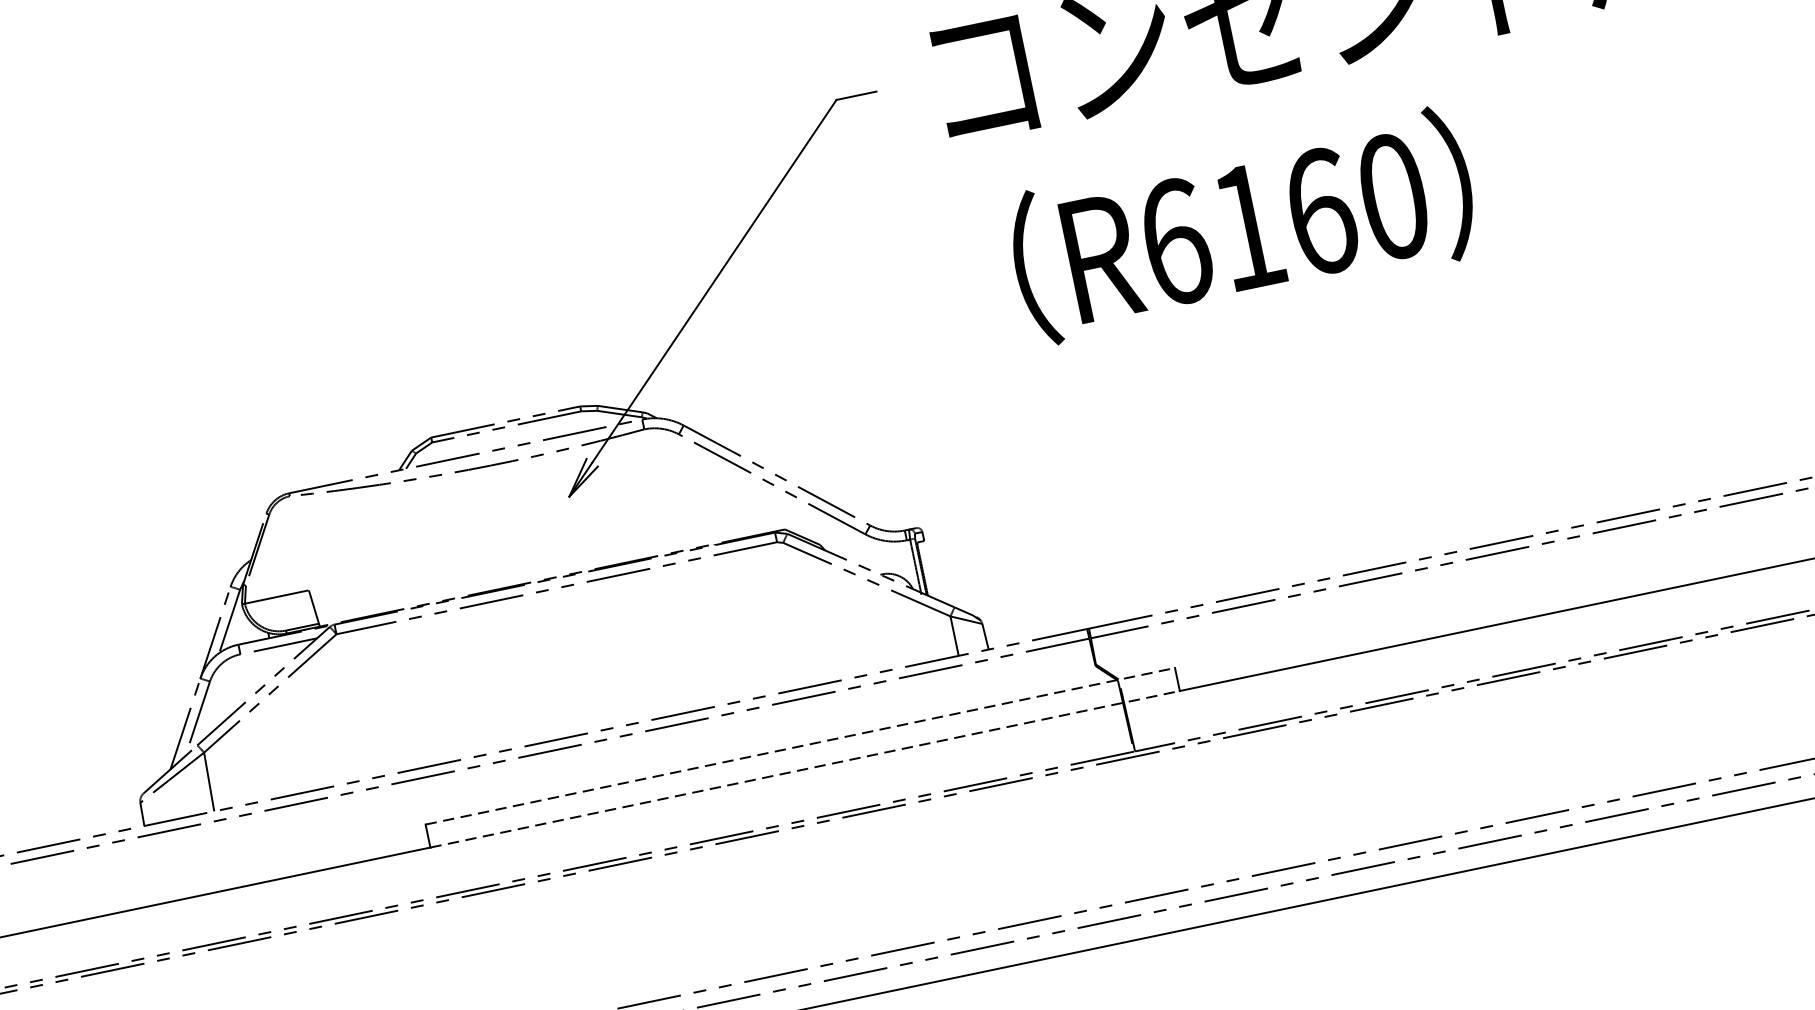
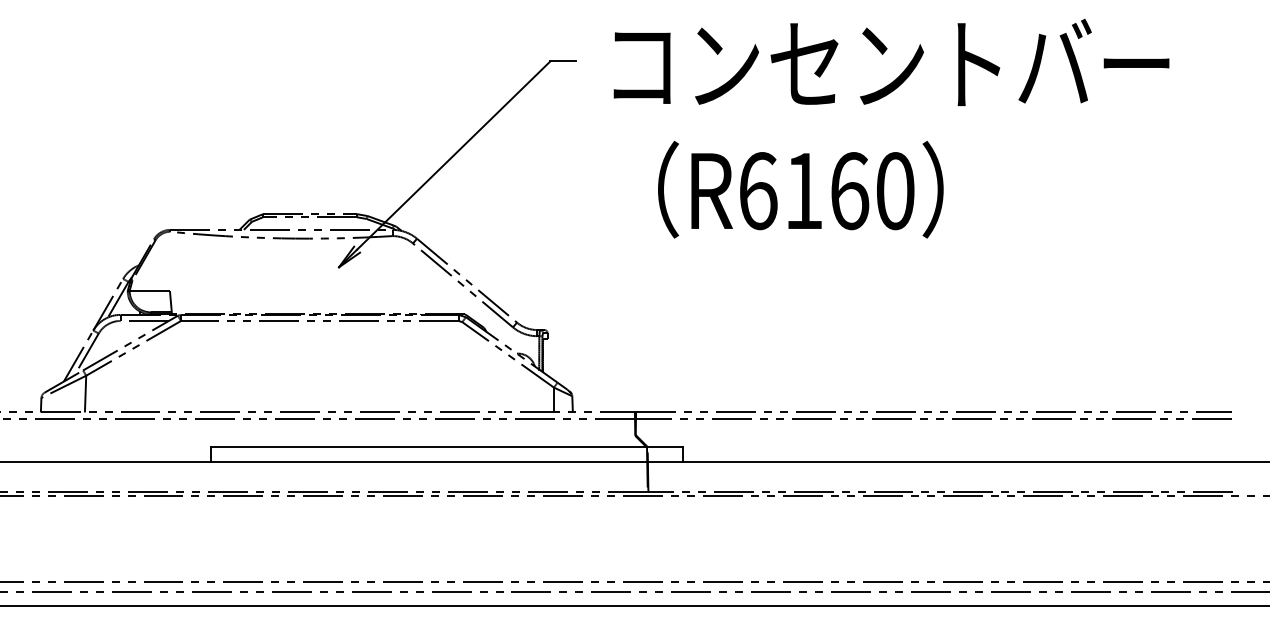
text: (1242, 225) -> (800, 189), moved
line: (801, 746) -> (447, 447), dashed -> solid
line: (805, 768) -> (447, 461), dashed -> solid

